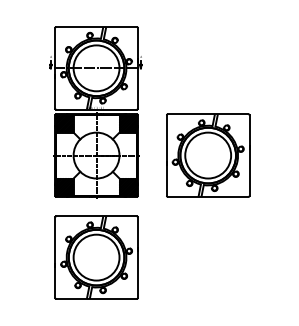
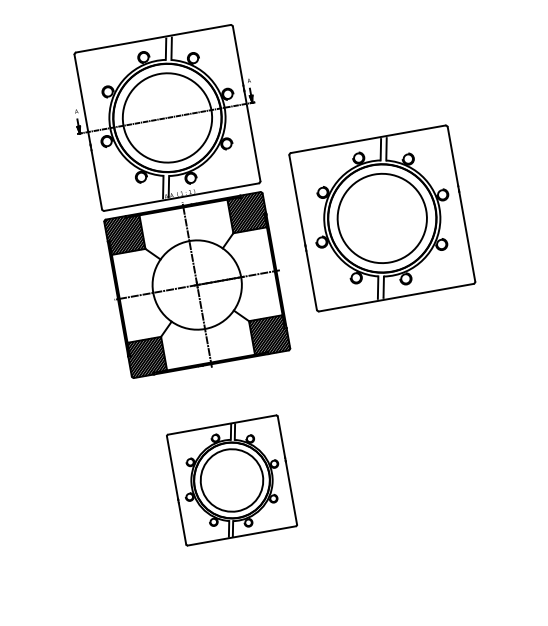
part: (208, 155) -> (382, 218), moved
part: (96, 257) -> (231, 480), size x0.7

